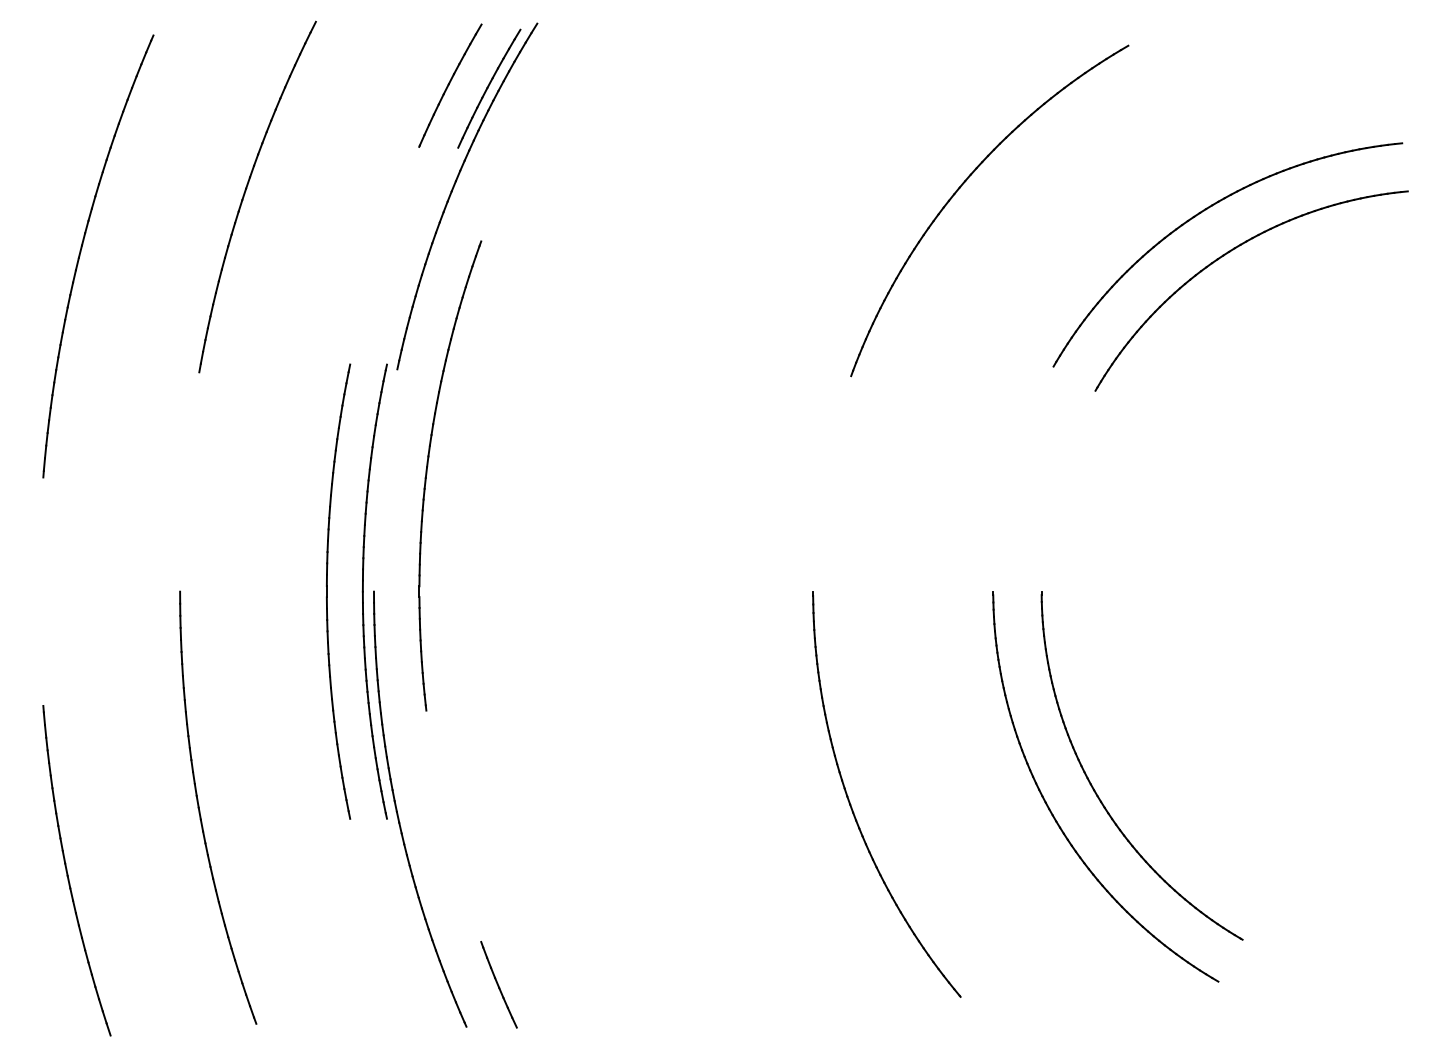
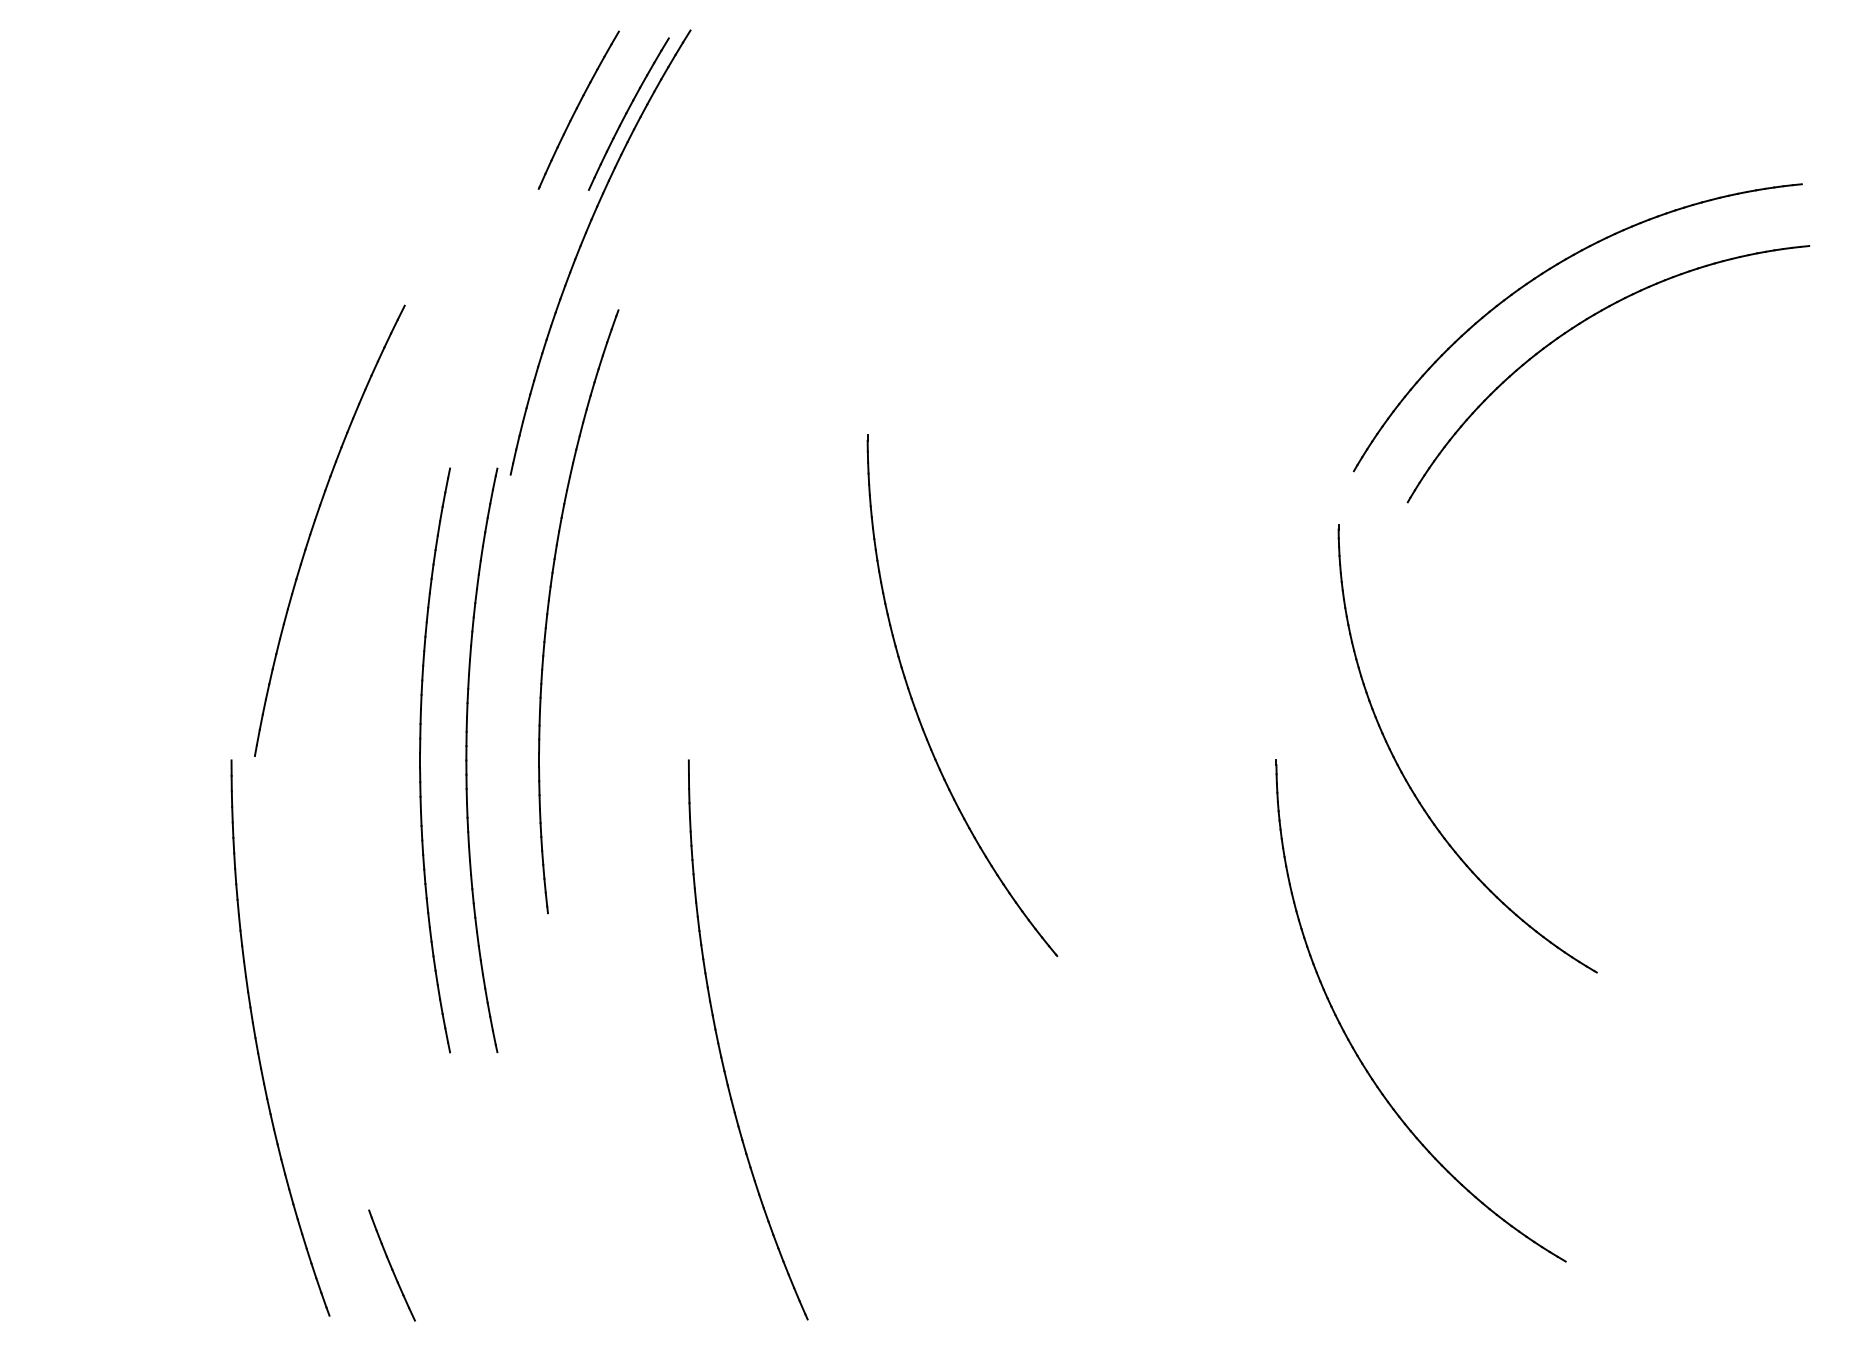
part: (961, 187) -> (1235, 241), removed
part: (246, 191) -> (315, 523), moved
part: (81, 252) -> (104, 324), removed
part: (1097, 793) -> (1410, 784), moved
part: (851, 804) -> (916, 708), moved
part: (398, 813) -> (720, 1045), moved
part: (68, 873) -> (88, 1122), removed
line: (498, 984) -> (391, 1265), moved

